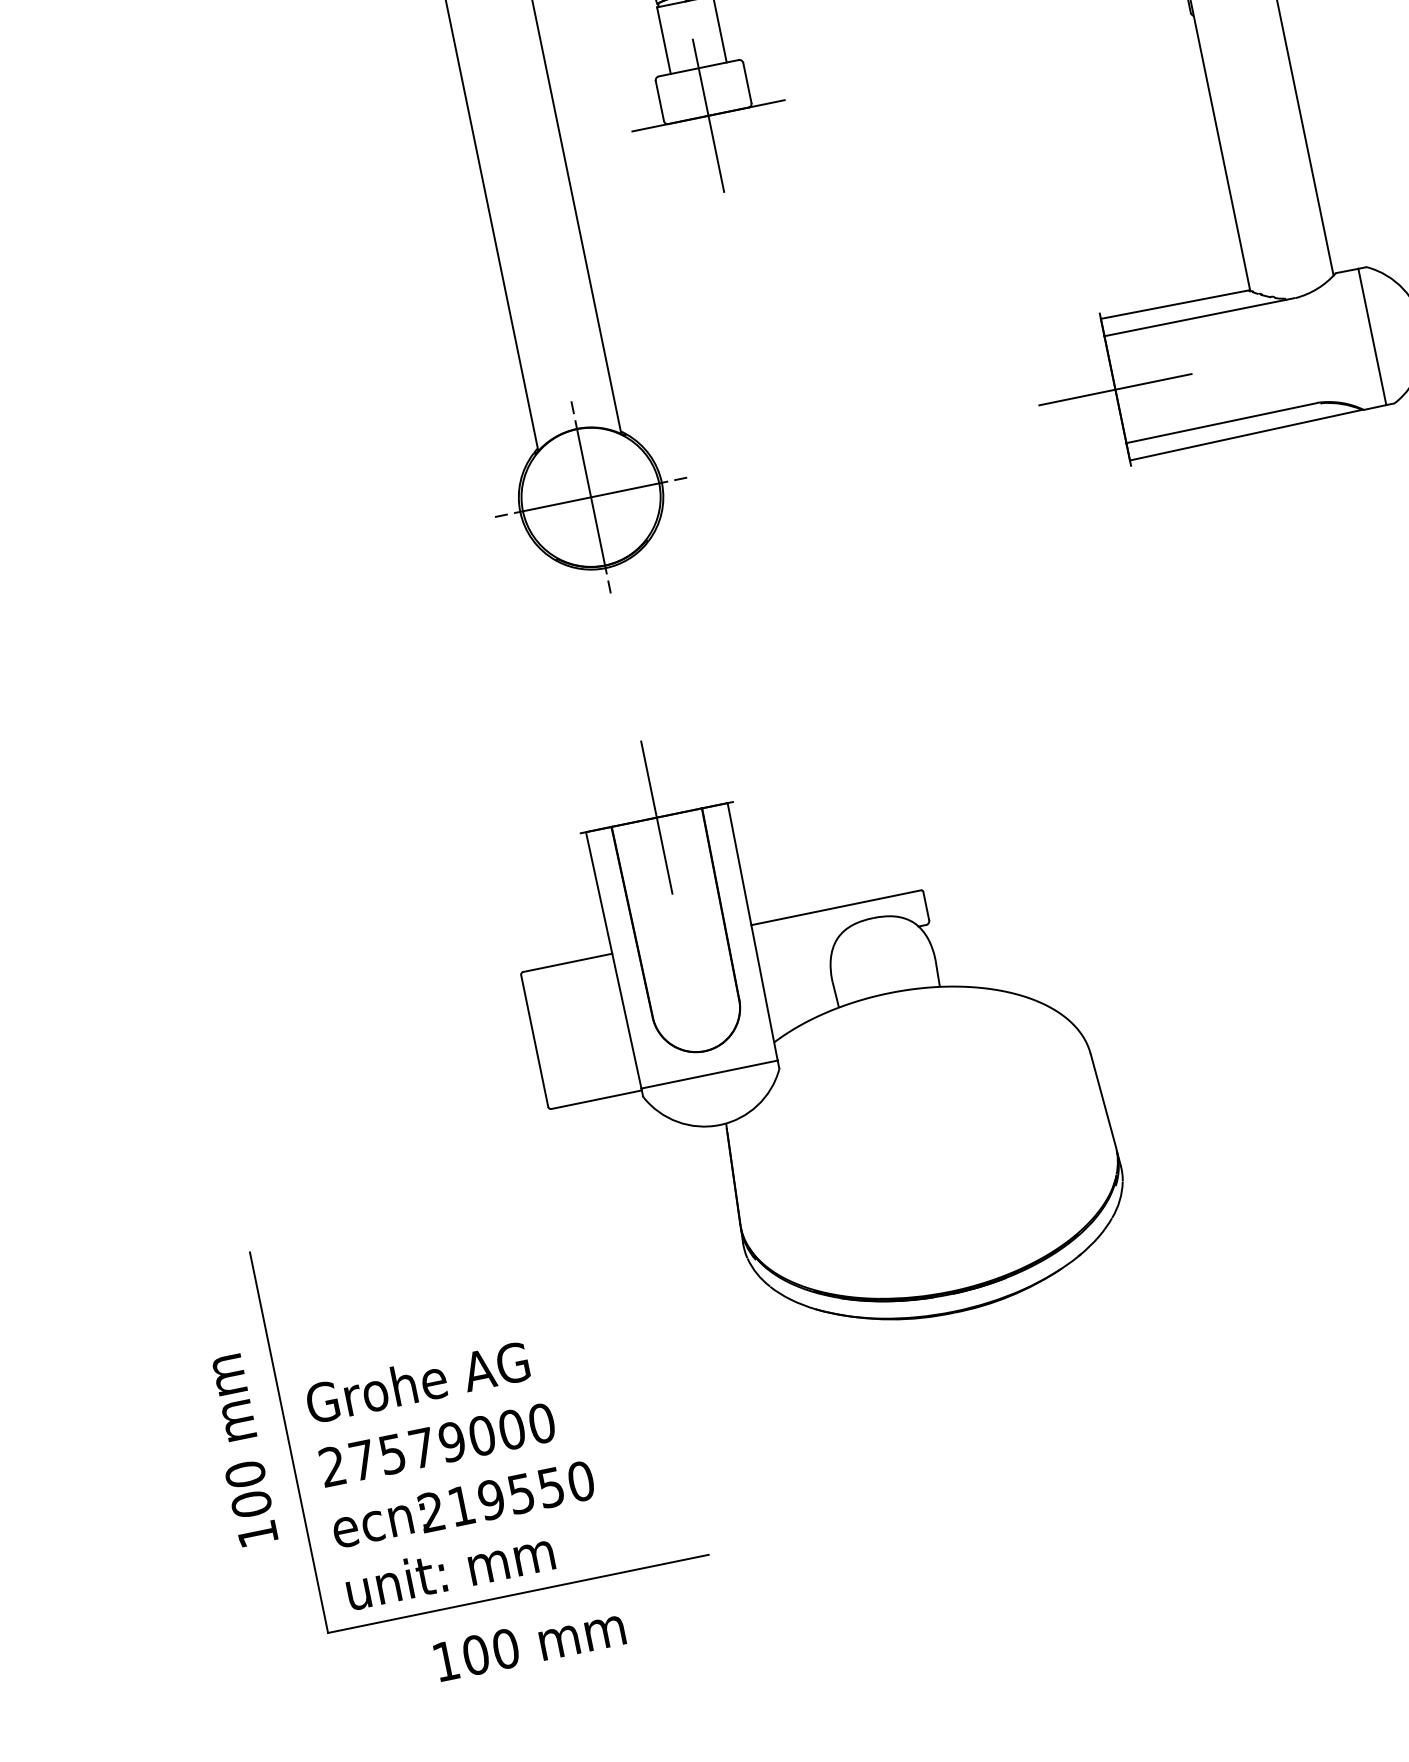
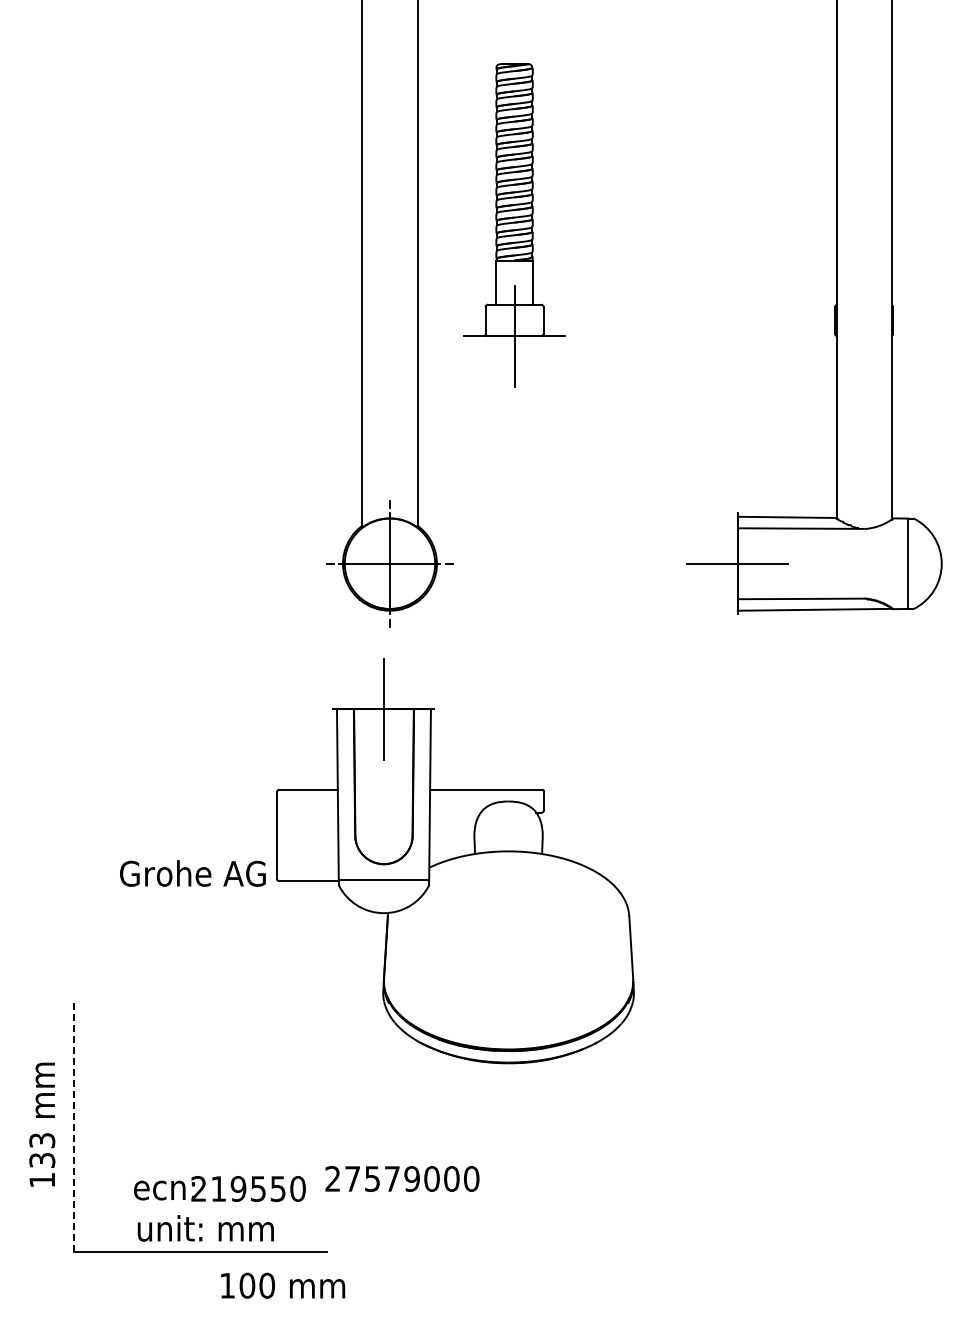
part: (811, 1024) -> (455, 861), moved
text: (417, 1382) -> (192, 873), moved
line: (289, 1441) -> (74, 1125), solid -> dashed
text: (437, 1444) -> (402, 1178), moved
text: (248, 1489) -> (42, 1150), 100 -> 133
text: (462, 1505) -> (219, 1188), moved
text: (449, 1570) -> (205, 1228), moved
text: (530, 1643) -> (283, 1285), moved

